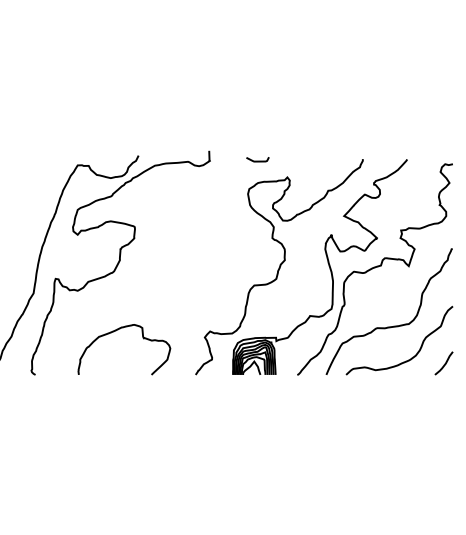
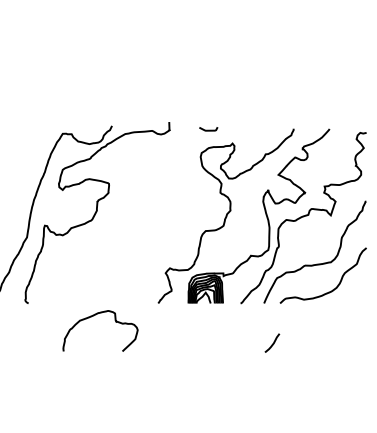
curve: (115, 331) -> (93, 316), moved
curve: (445, 362) -> (273, 342), moved

